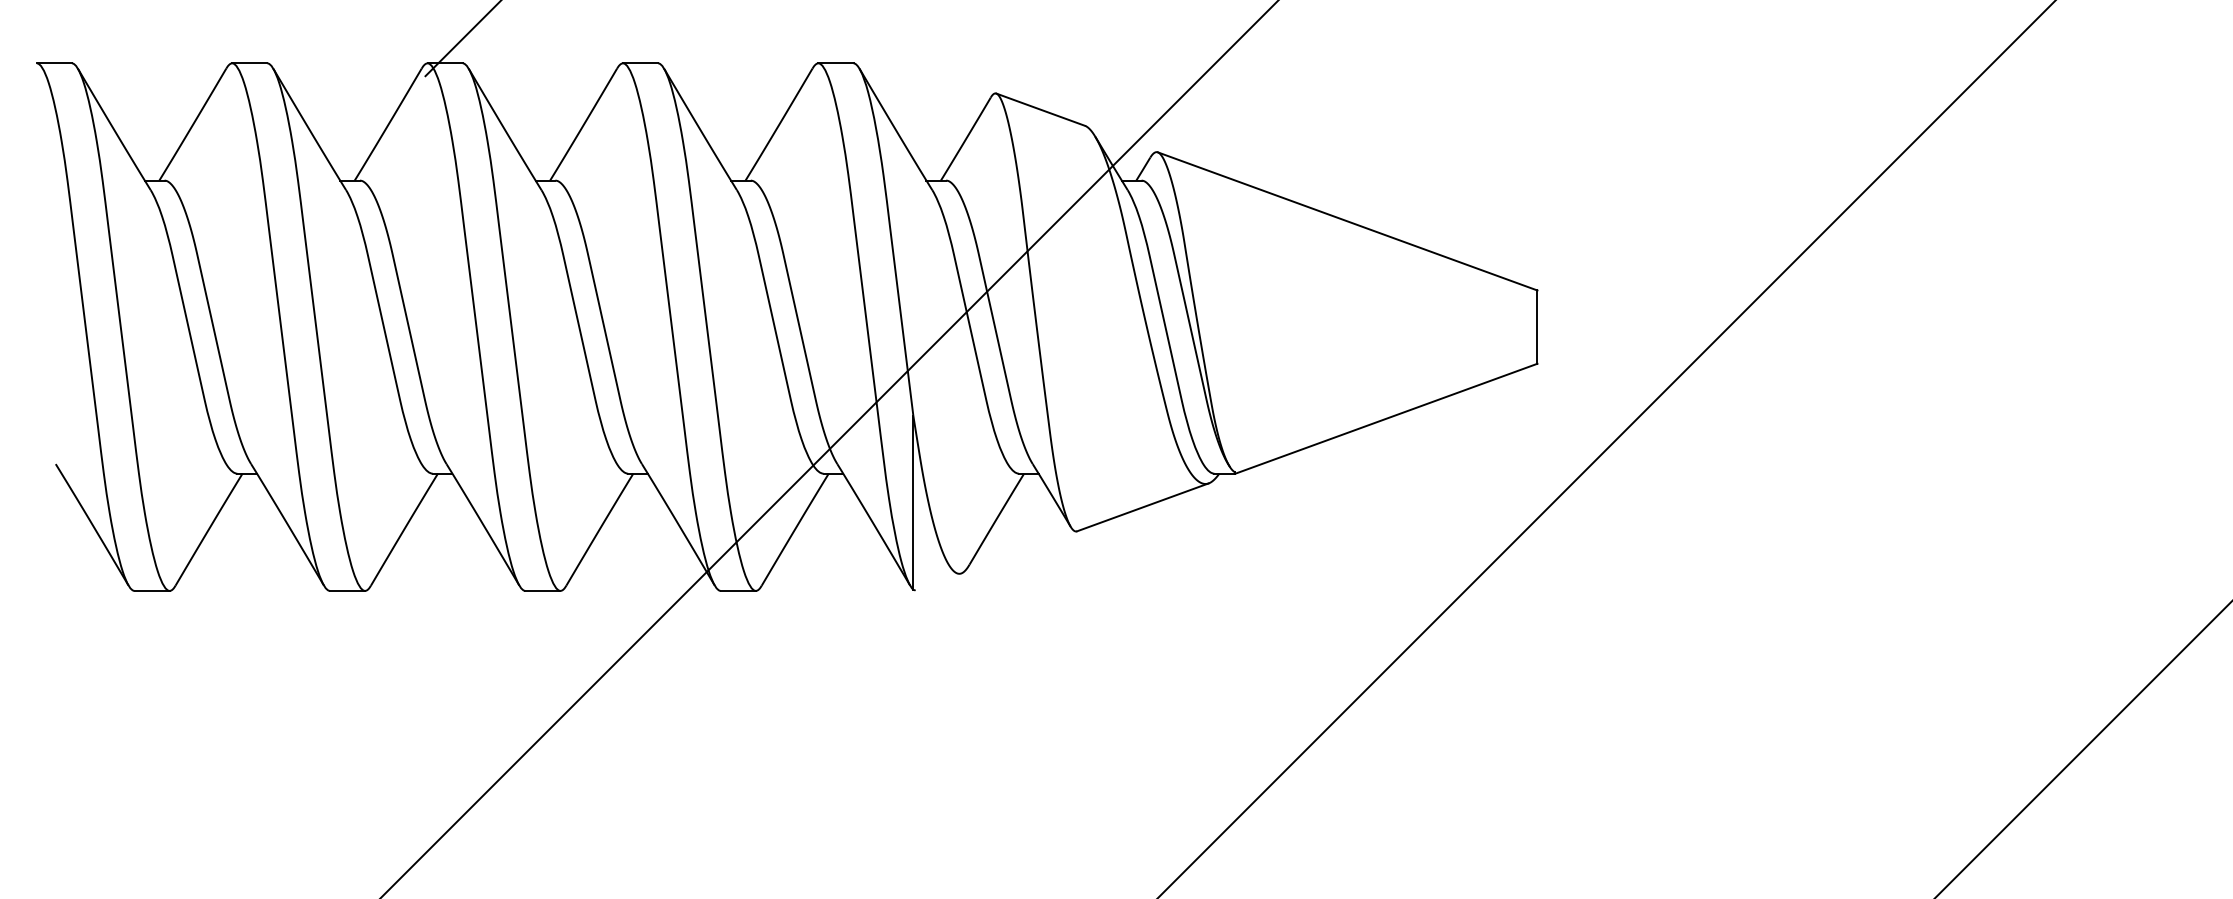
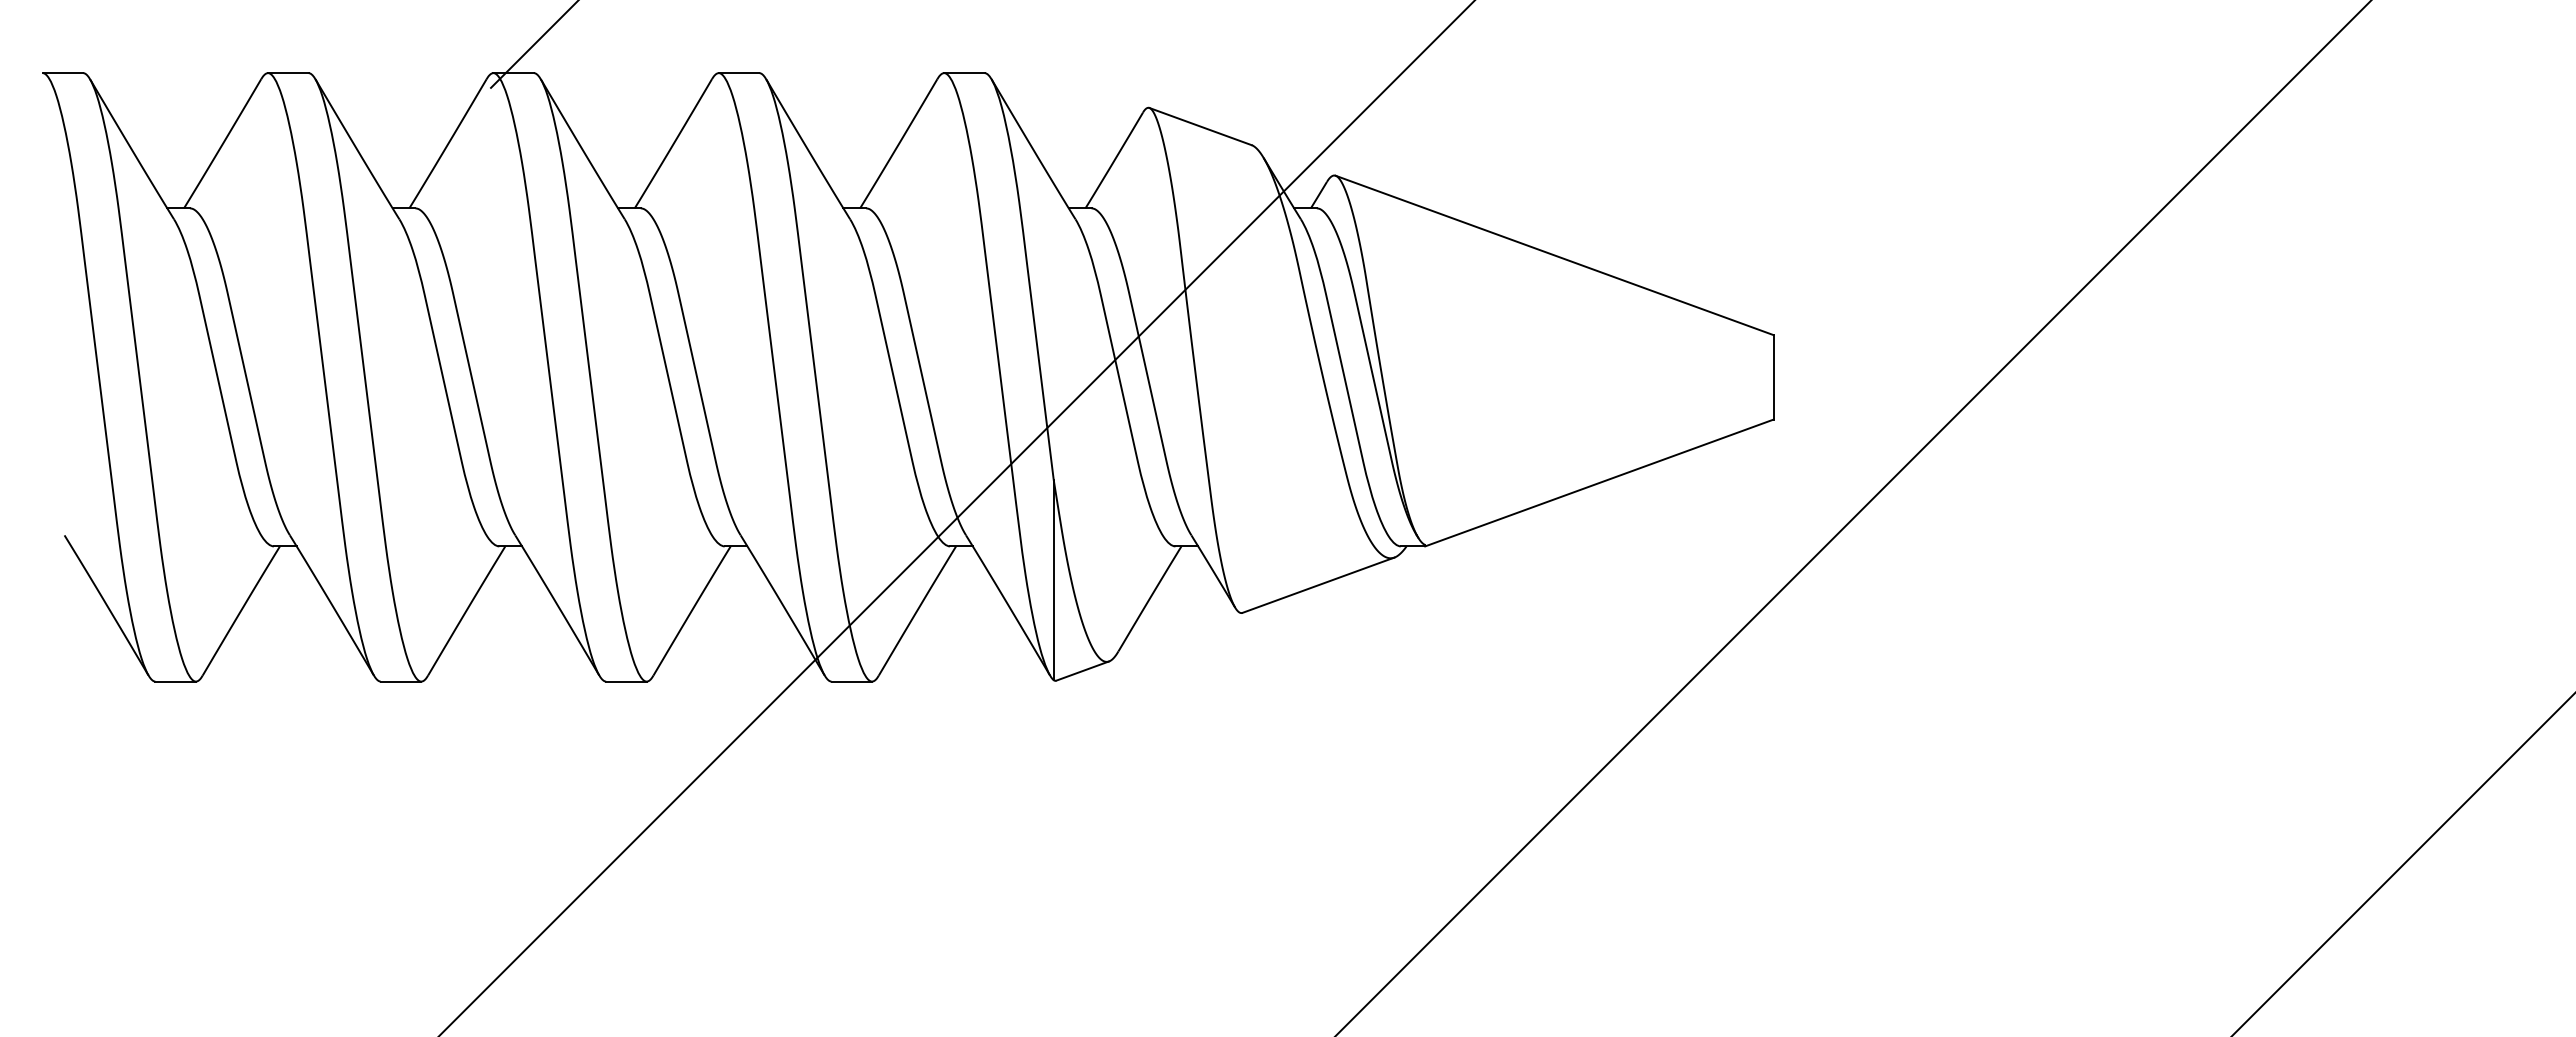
line: (938, 581) -> (1082, 670), added

